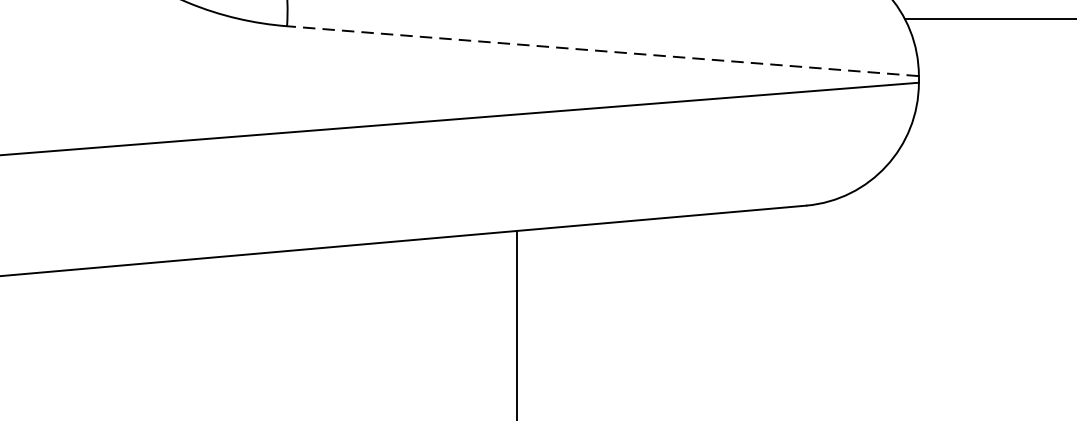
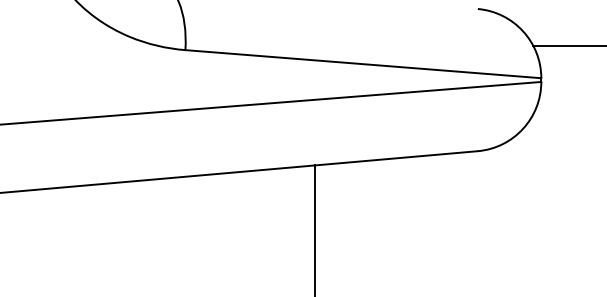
line: (603, 51) -> (363, 64), dashed -> solid

